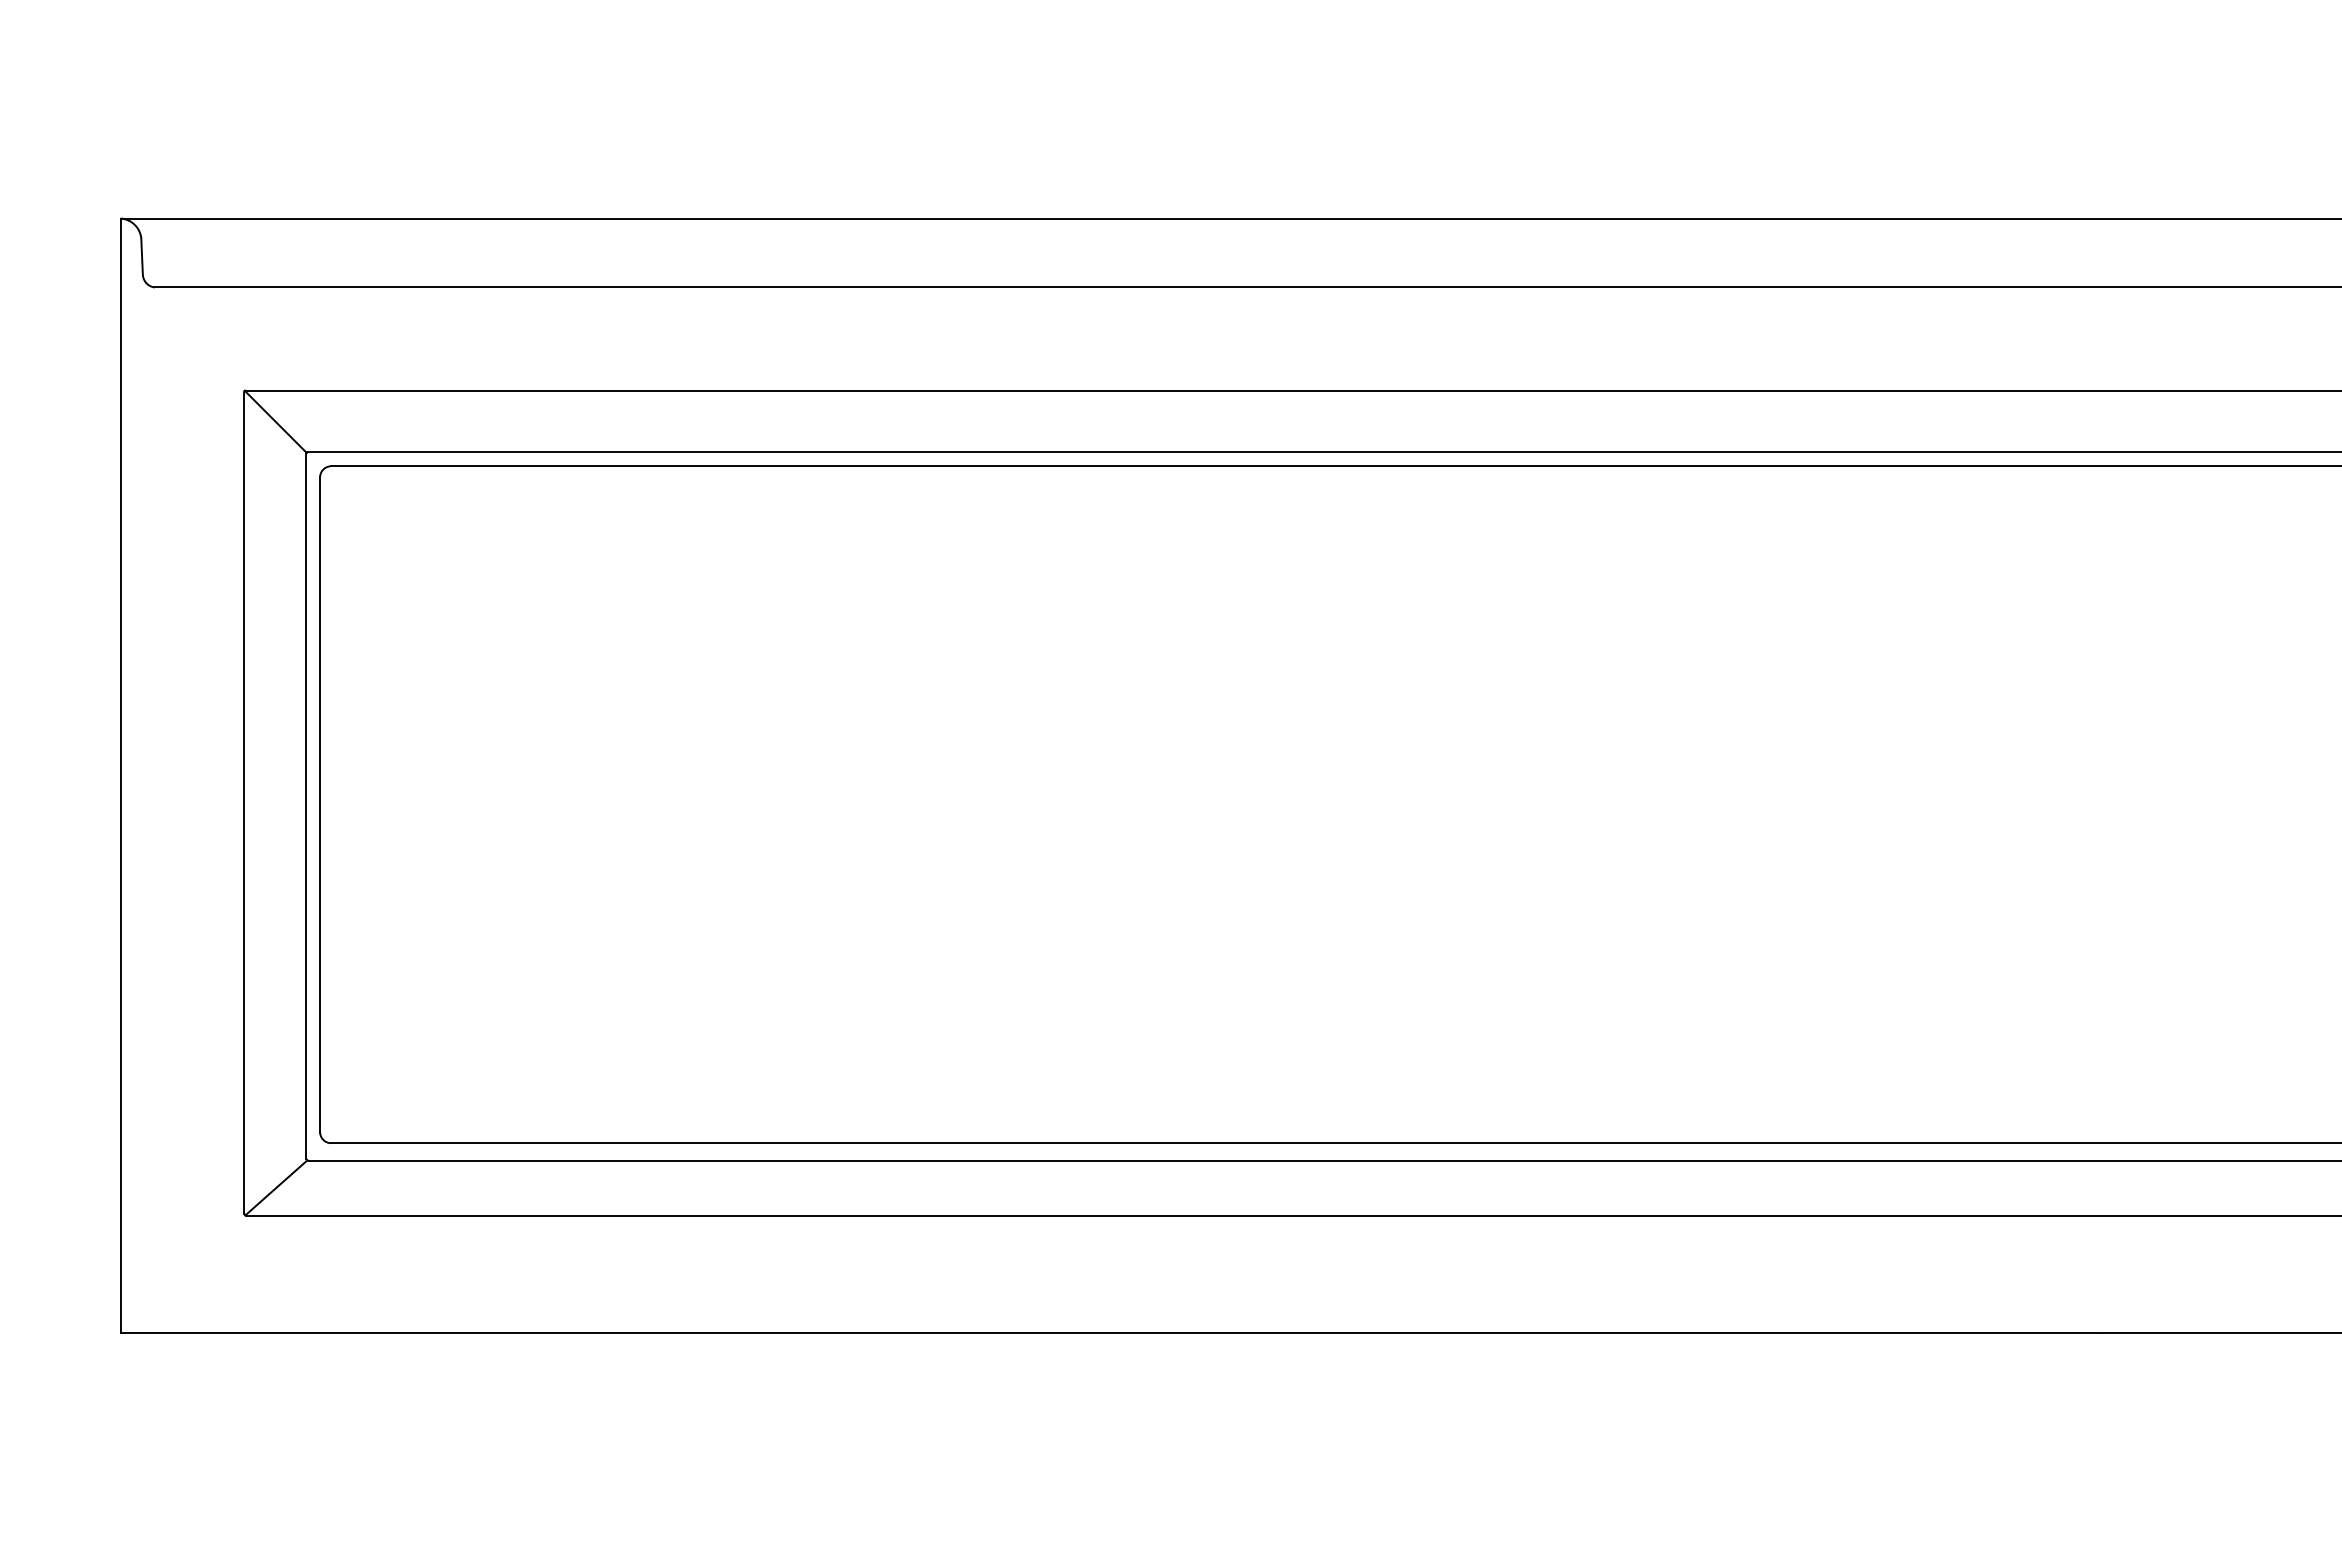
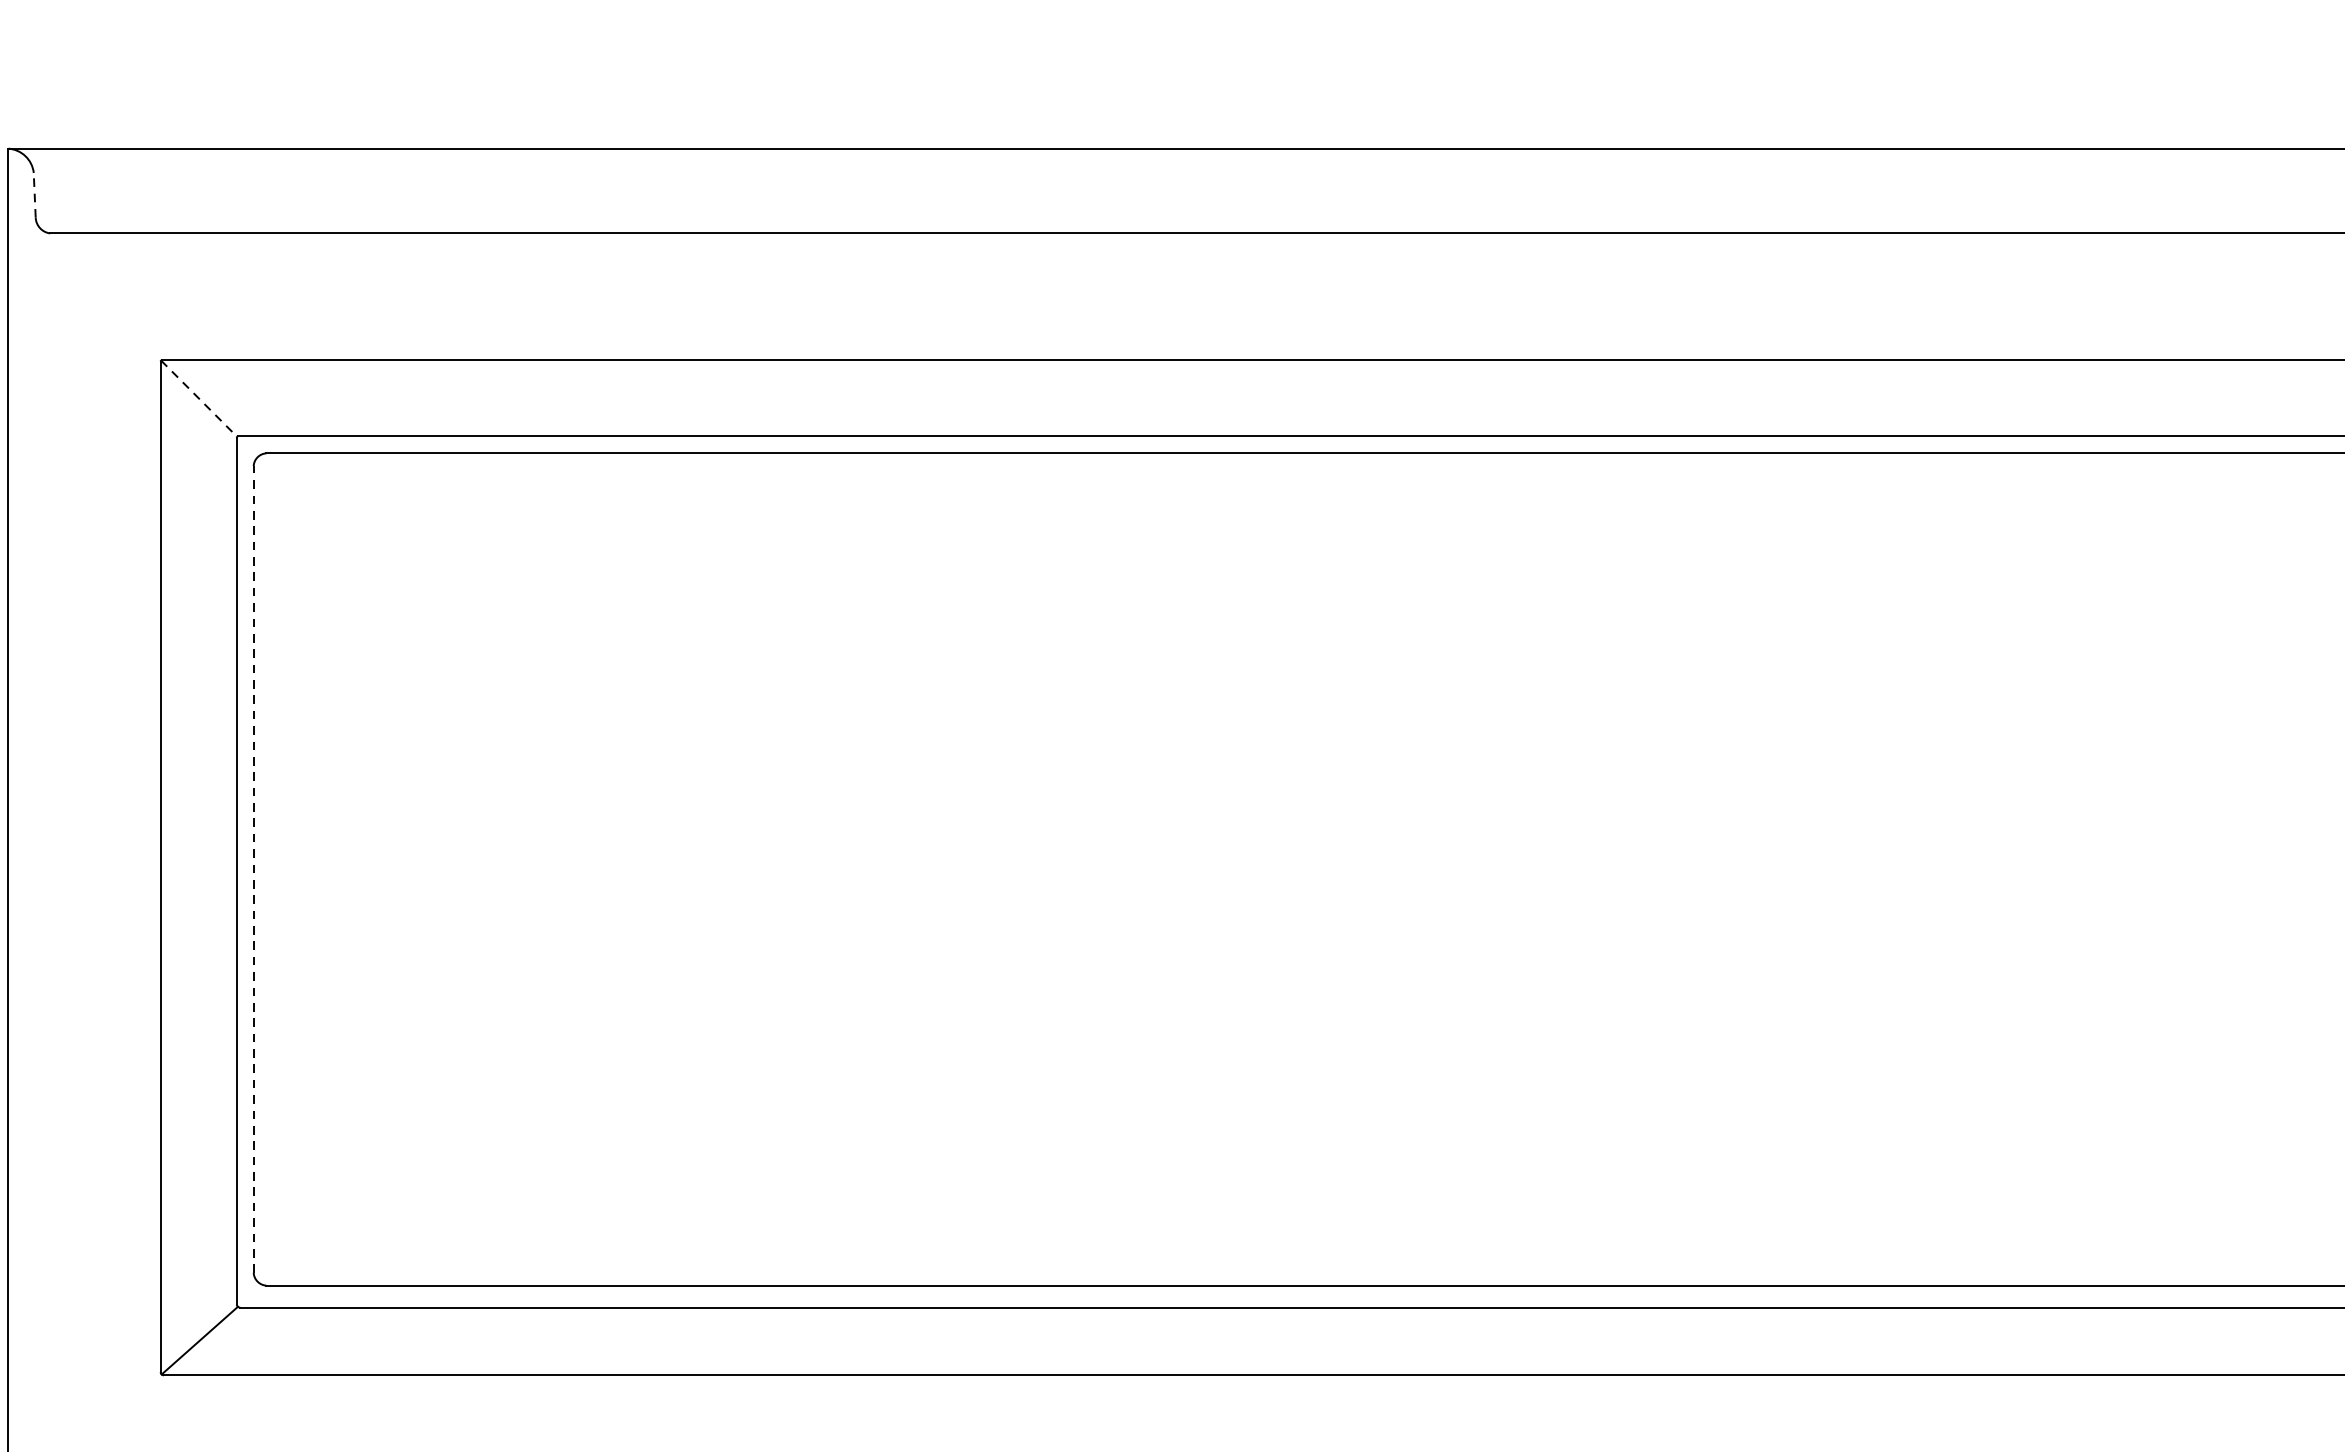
line: (142, 255) -> (35, 194), solid -> dashed
line: (275, 421) -> (198, 398), solid -> dashed
line: (320, 804) -> (254, 869), solid -> dashed

